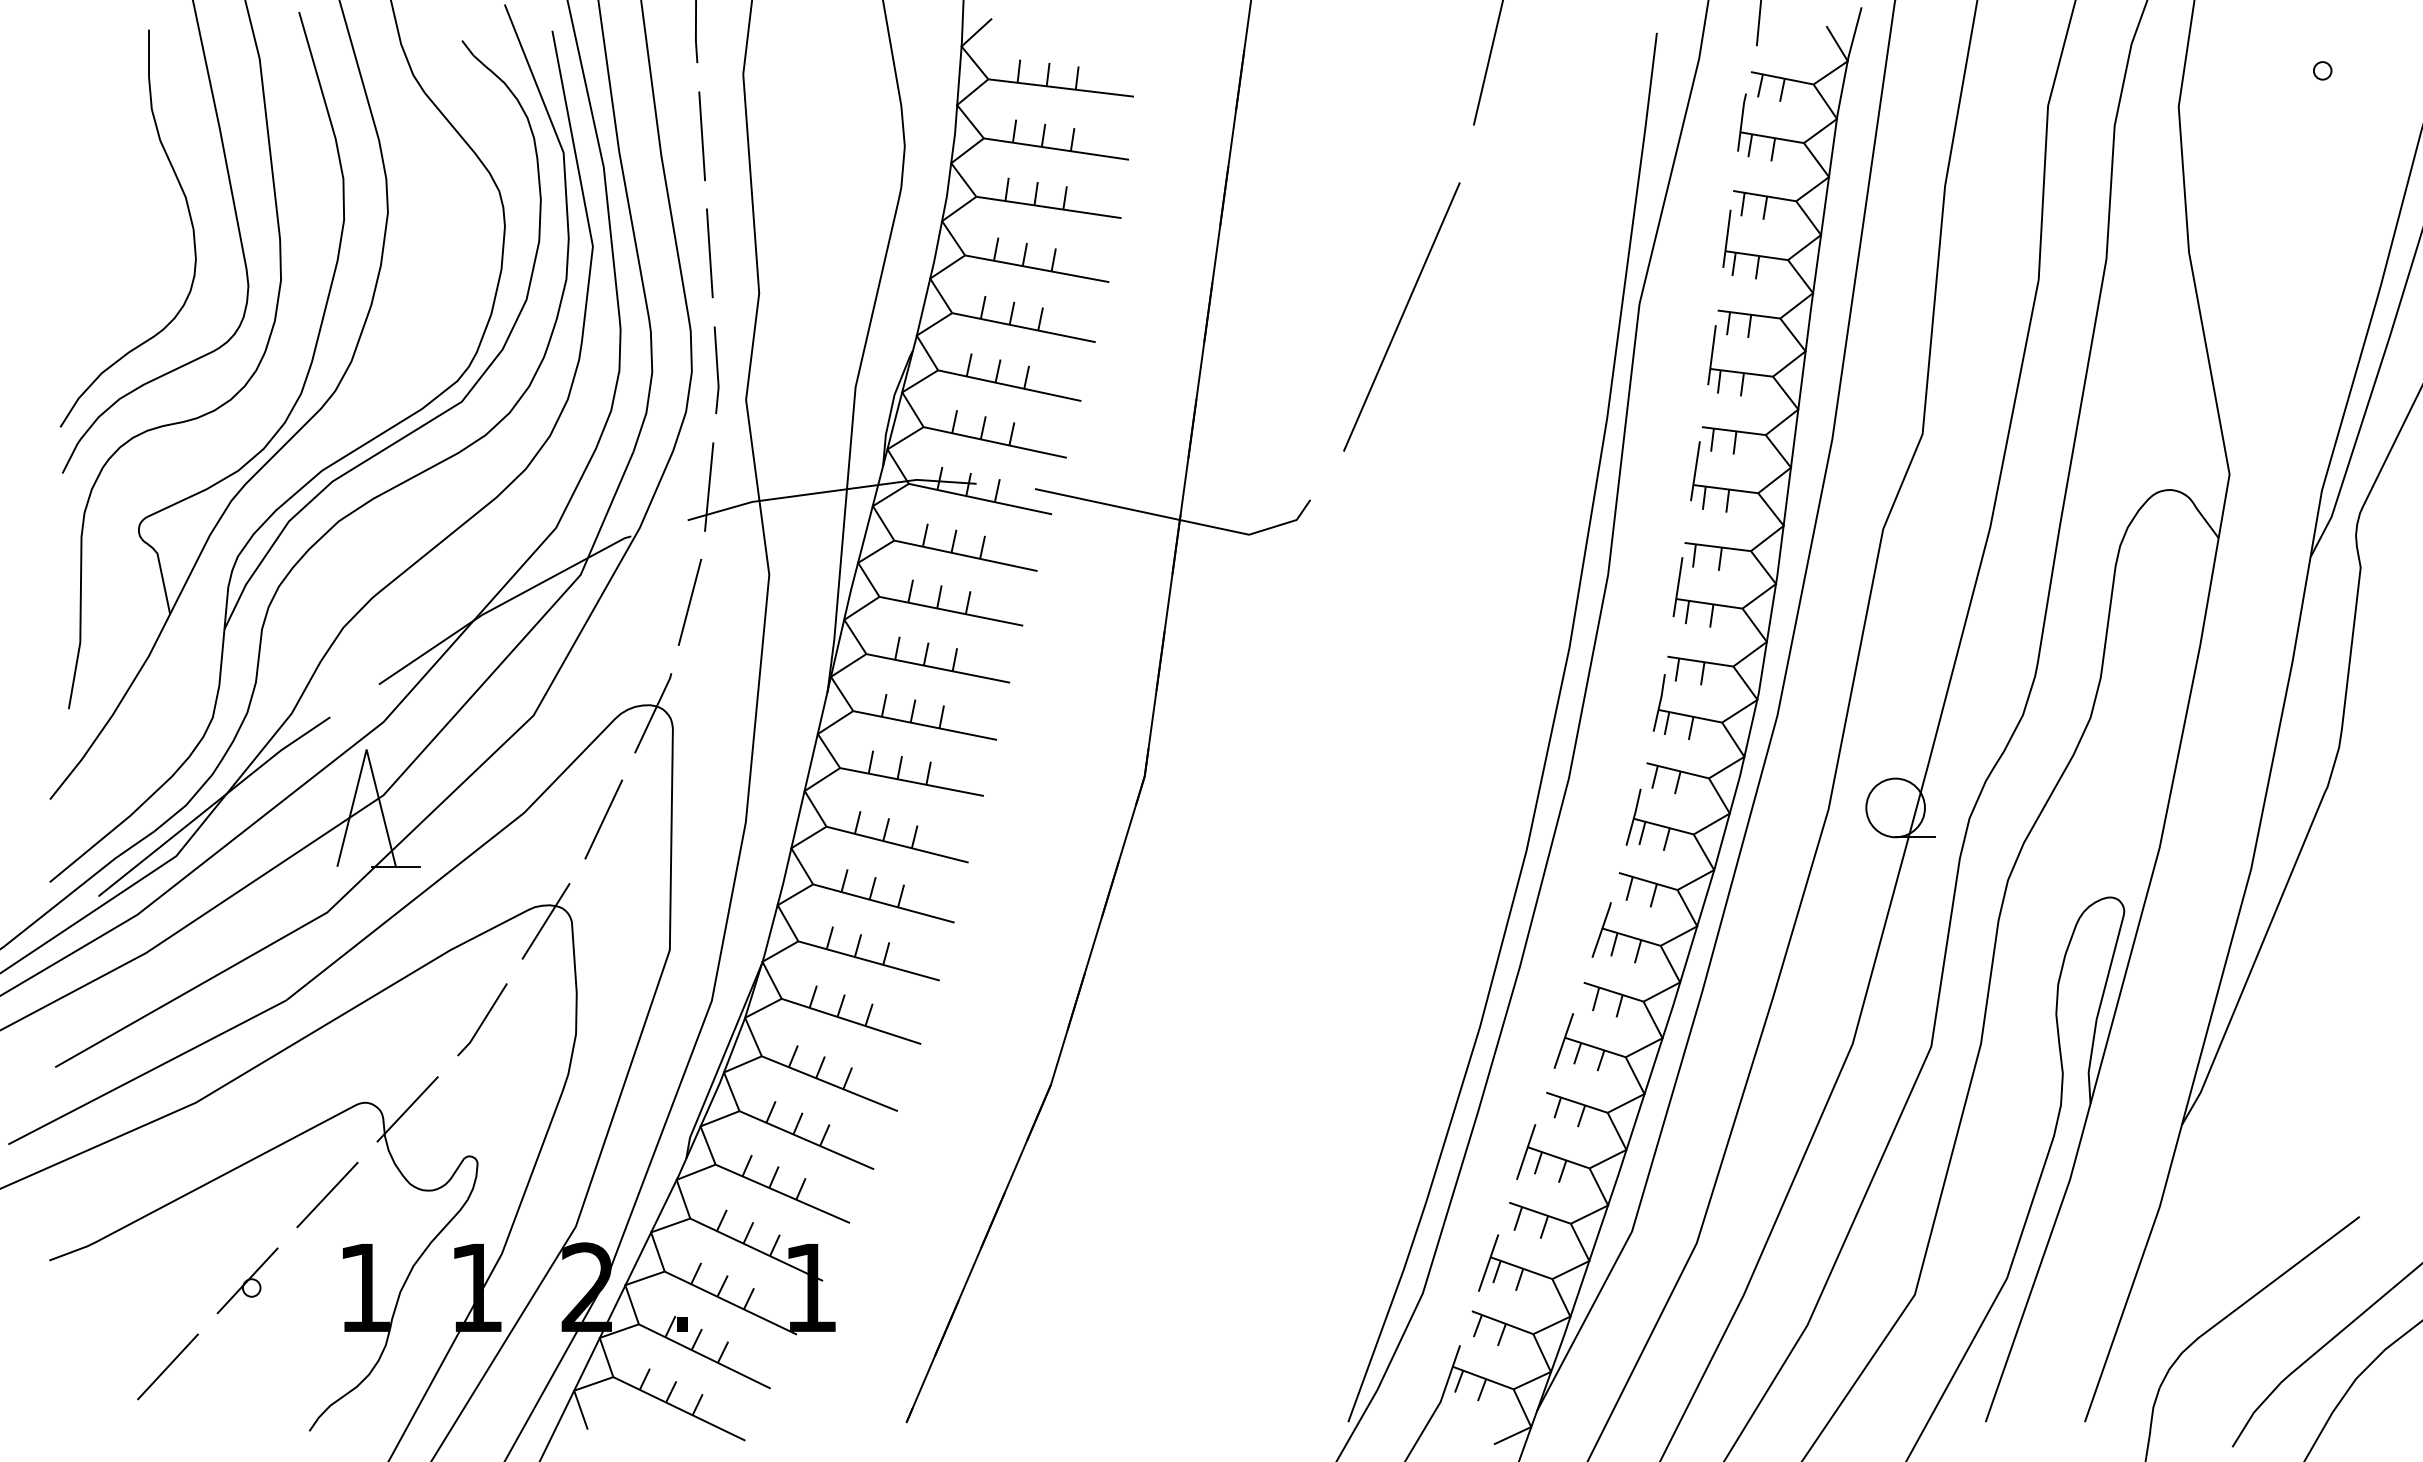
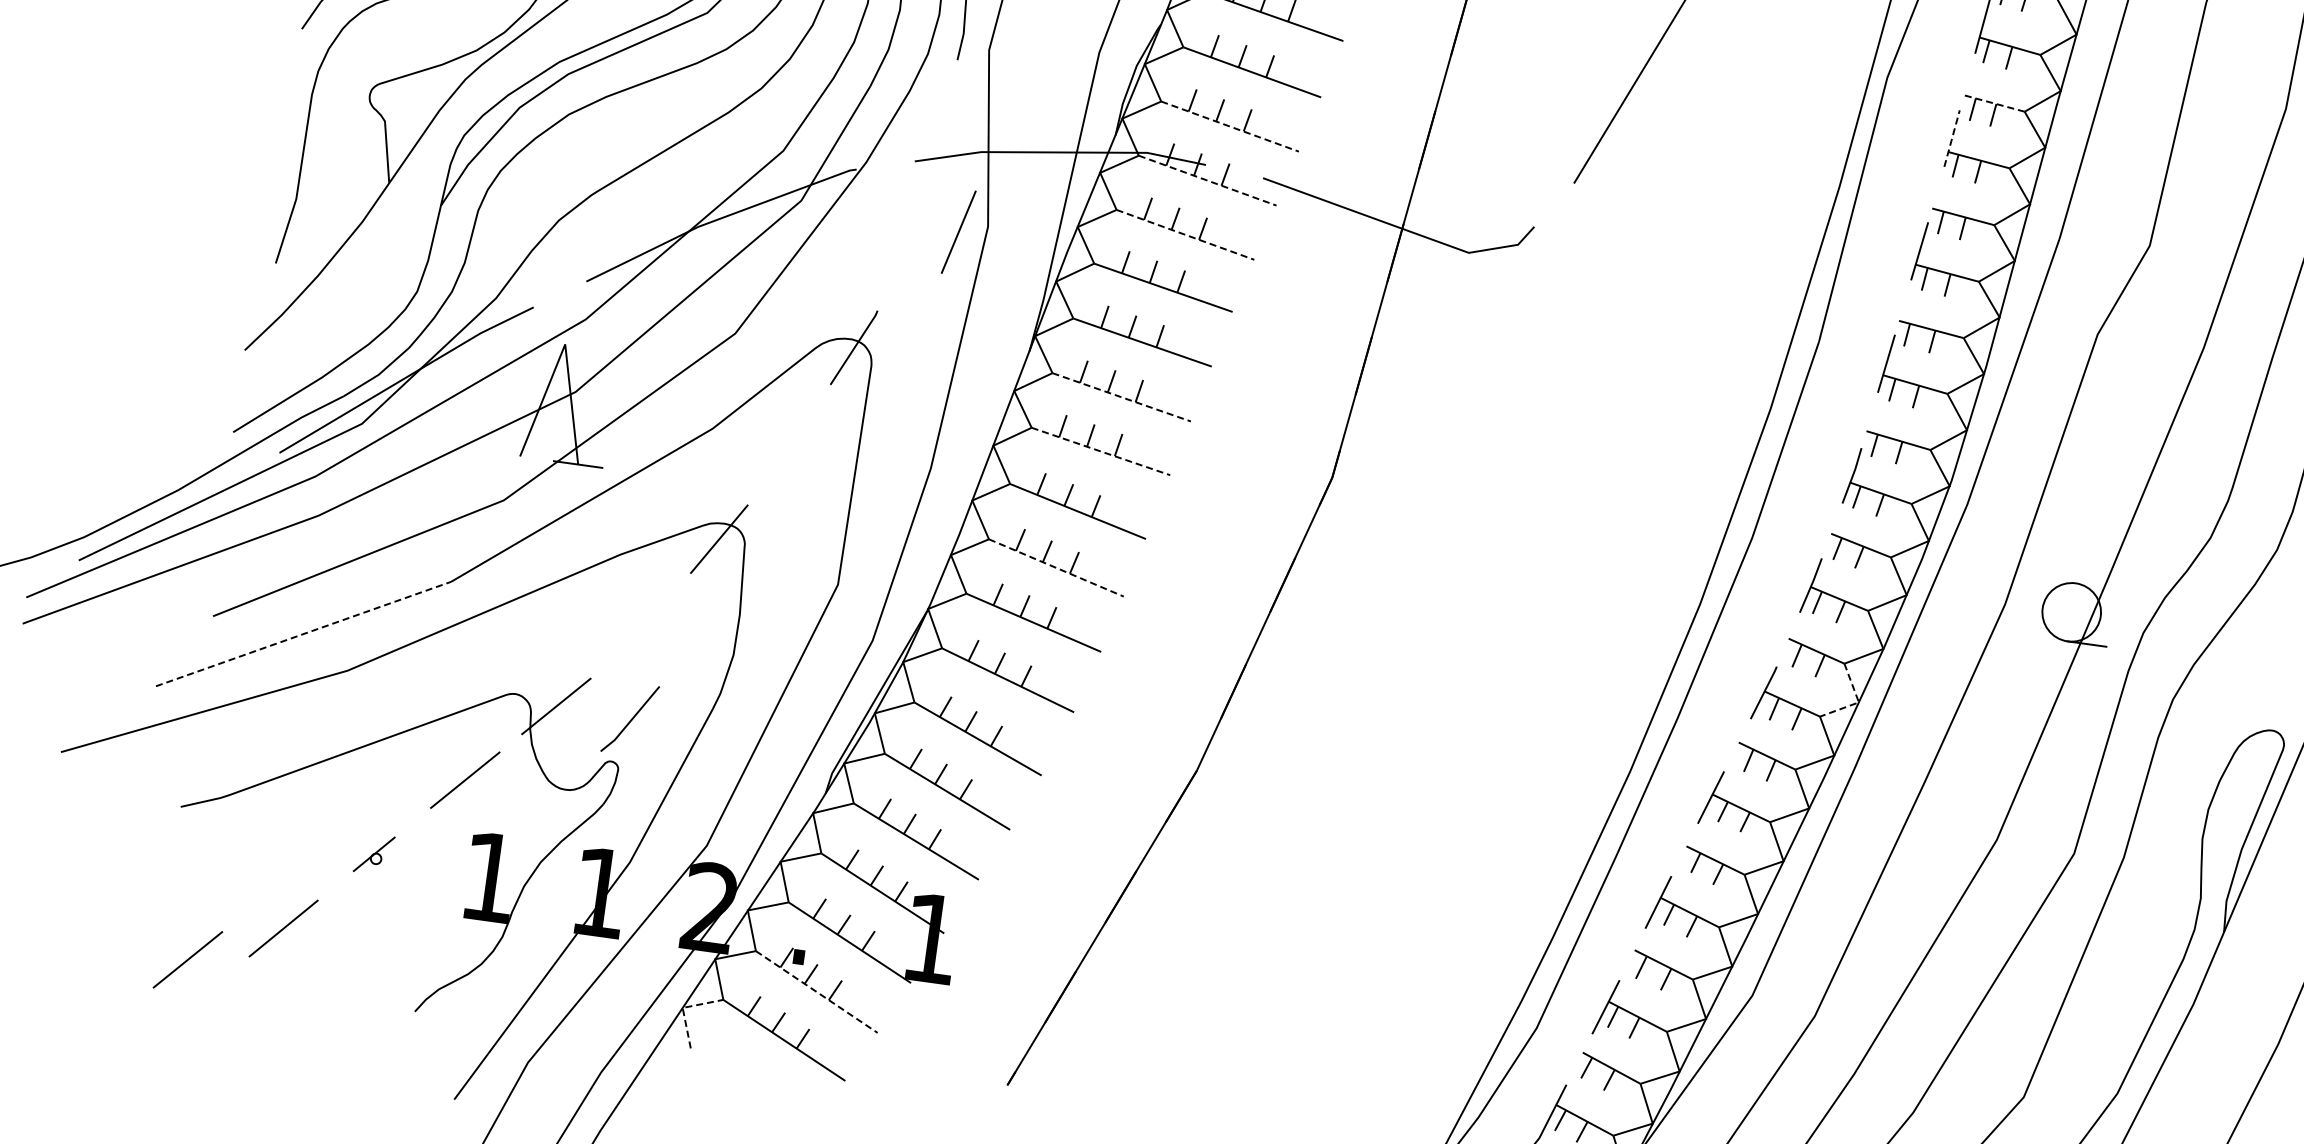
line: (1748, 314) -> (1993, 103), solid -> dashed
line: (1712, 354) -> (1952, 138), solid -> dashed
line: (995, 442) -> (1230, 126), solid -> dashed
line: (709, 486) -> (940, 130), removed
line: (980, 499) -> (1207, 181), solid -> dashed
line: (966, 555) -> (1186, 234), solid -> dashed
line: (689, 601) -> (958, 231), moved
line: (925, 725) -> (1122, 397), solid -> dashed
line: (912, 782) -> (1101, 452), solid -> dashed
line: (603, 819) -> (790, 446), removed
line: (884, 903) -> (1057, 568), solid -> dashed
line: (1697, 926) -> (1859, 702), solid -> dashed
line: (483, 1019) -> (631, 718), moved
line: (147, 1072) -> (303, 634), solid -> dashed
part: (247, 1280) -> (374, 853), size x0.6
line: (705, 1356) -> (817, 992), solid -> dashed
line: (574, 1390) -> (683, 1007), solid -> dashed
line: (77, 1410) -> (187, 959), added

